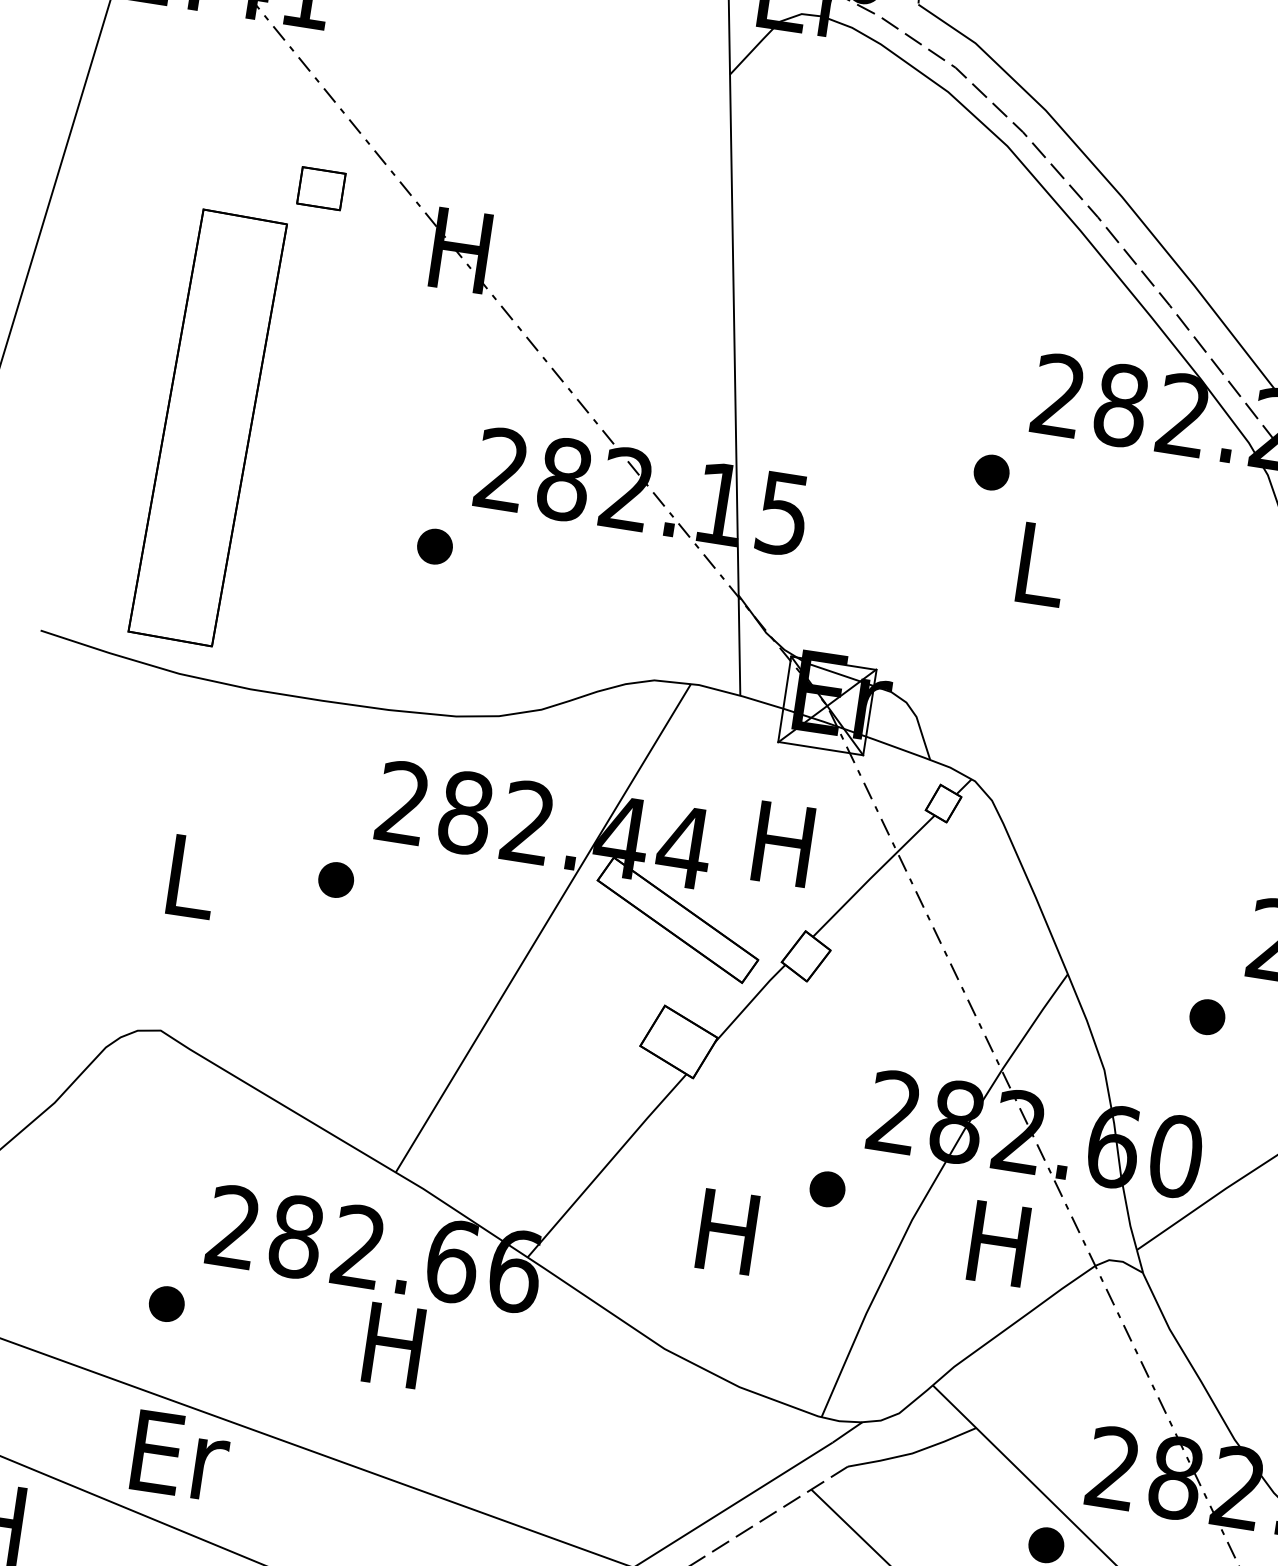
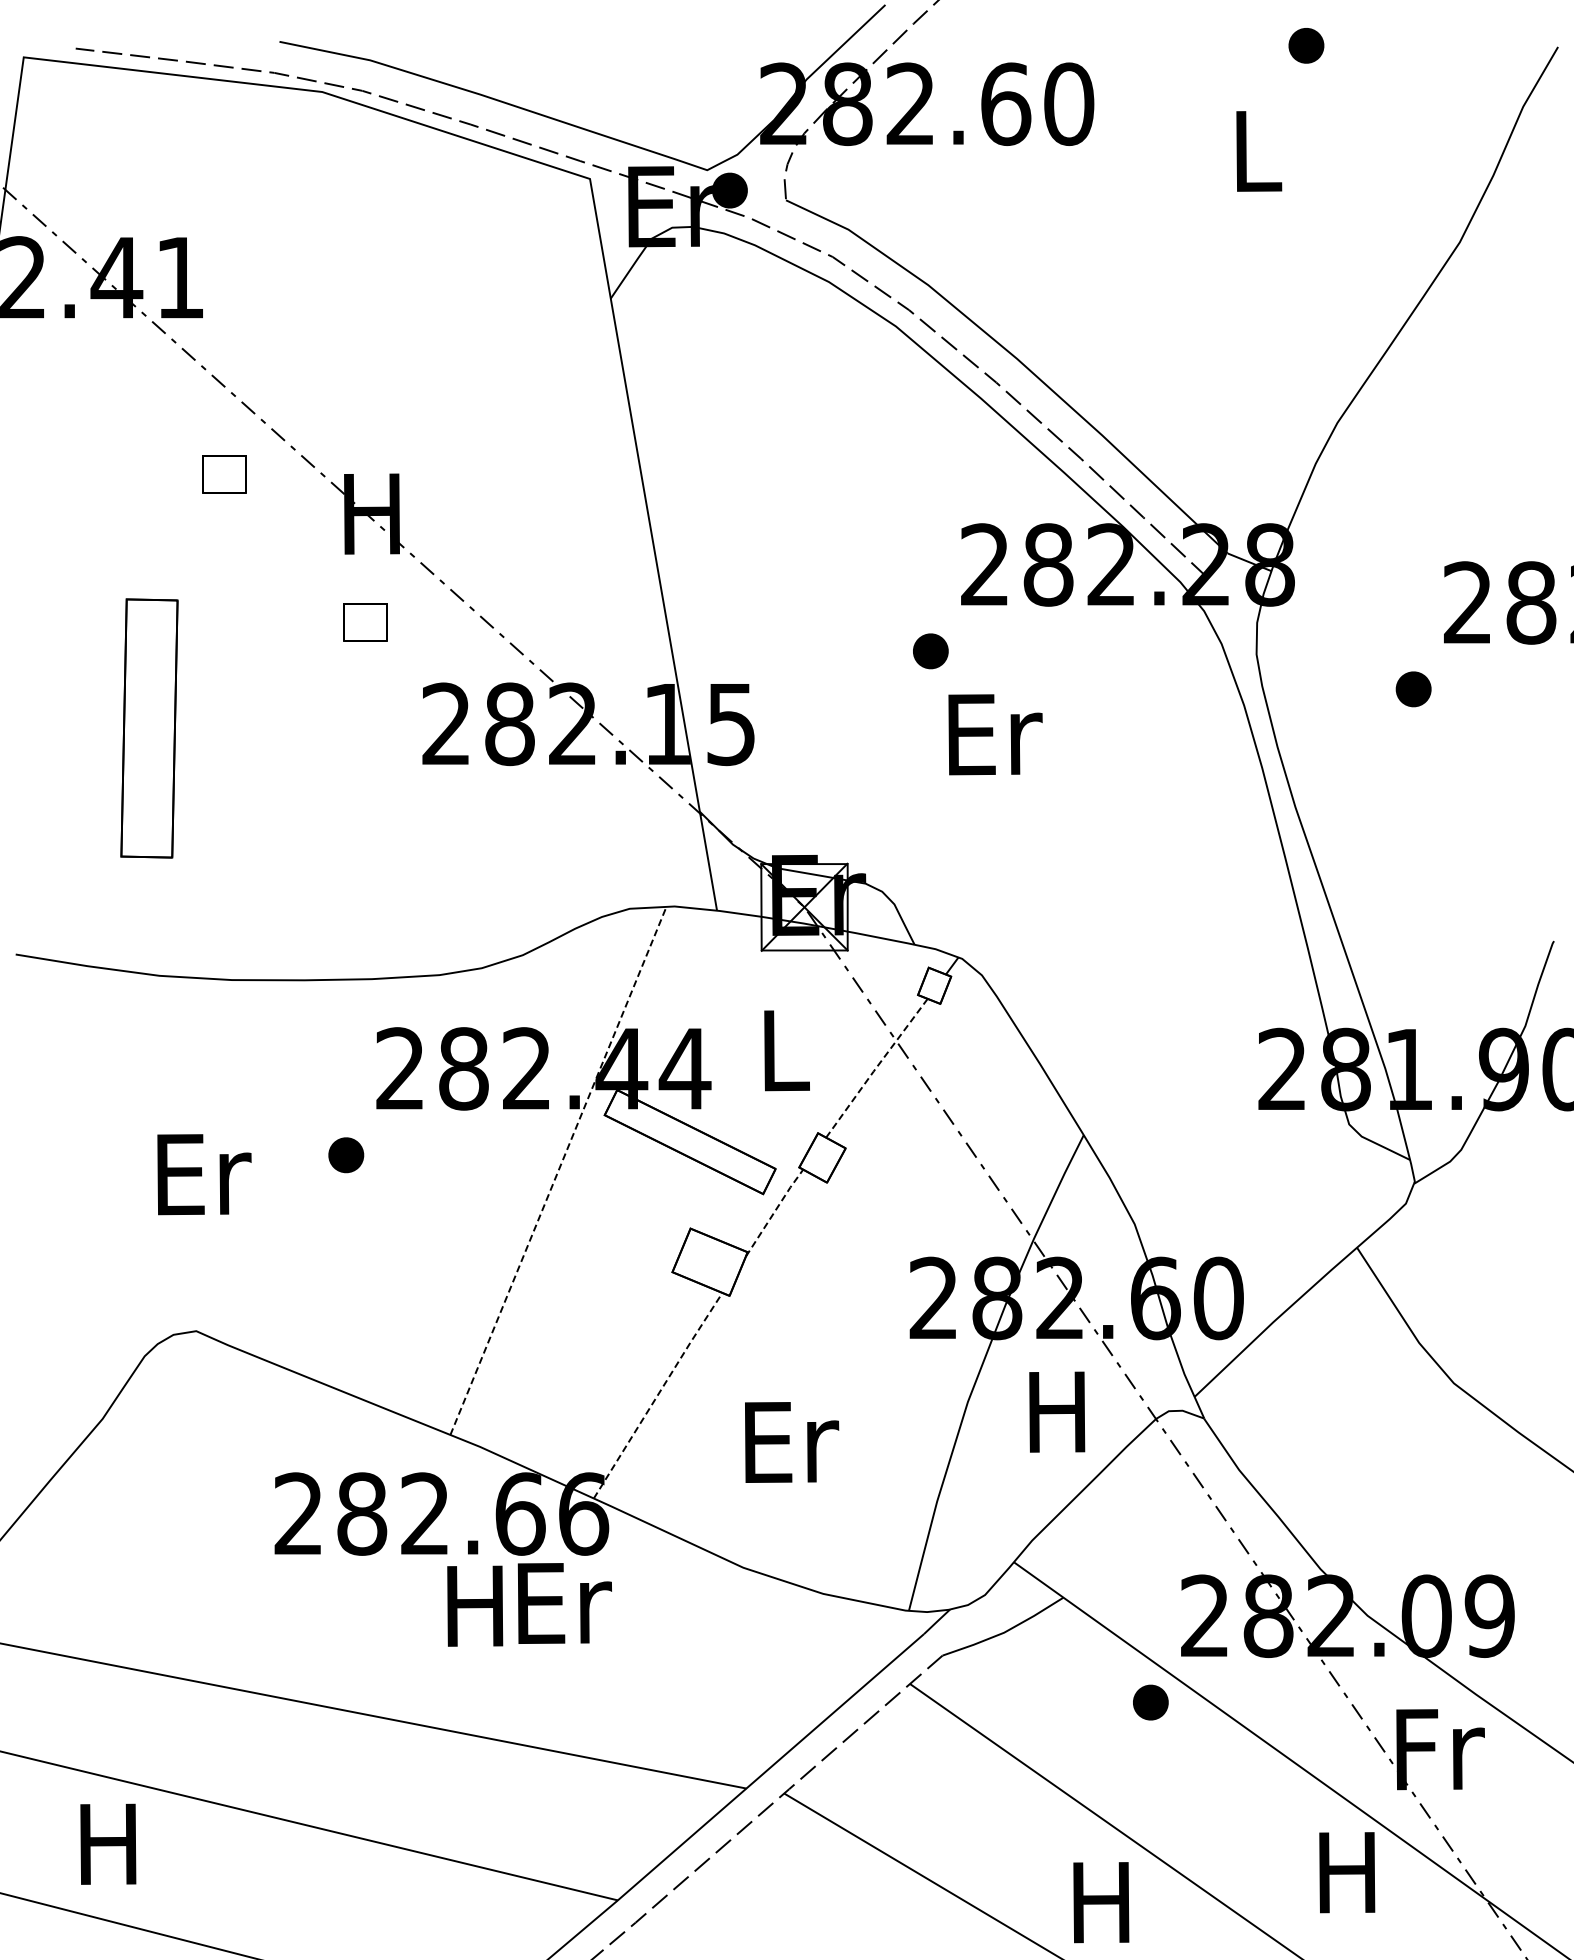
part: (437, 356) -> (365, 622), added
part: (207, 427) -> (149, 728), size x0.6
part: (435, 546) -> (392, 810), removed
text: (1042, 564) -> (995, 734), L -> Er
text: (783, 844) -> (782, 1050), H -> L
line: (872, 876) -> (875, 1068), solid -> dashed
text: (193, 877) -> (204, 1174), L -> Er
line: (543, 927) -> (558, 1170), solid -> dashed
line: (750, 1002) -> (774, 1212), solid -> dashed
part: (1207, 1016) -> (1228, 1155), removed
line: (607, 1164) -> (658, 1394), solid -> dashed
part: (827, 1189) -> (879, 1384), removed
text: (732, 1231) -> (792, 1441), H -> Er
part: (166, 1304) -> (244, 1600), removed
text: (180, 1456) -> (564, 1603), moved

